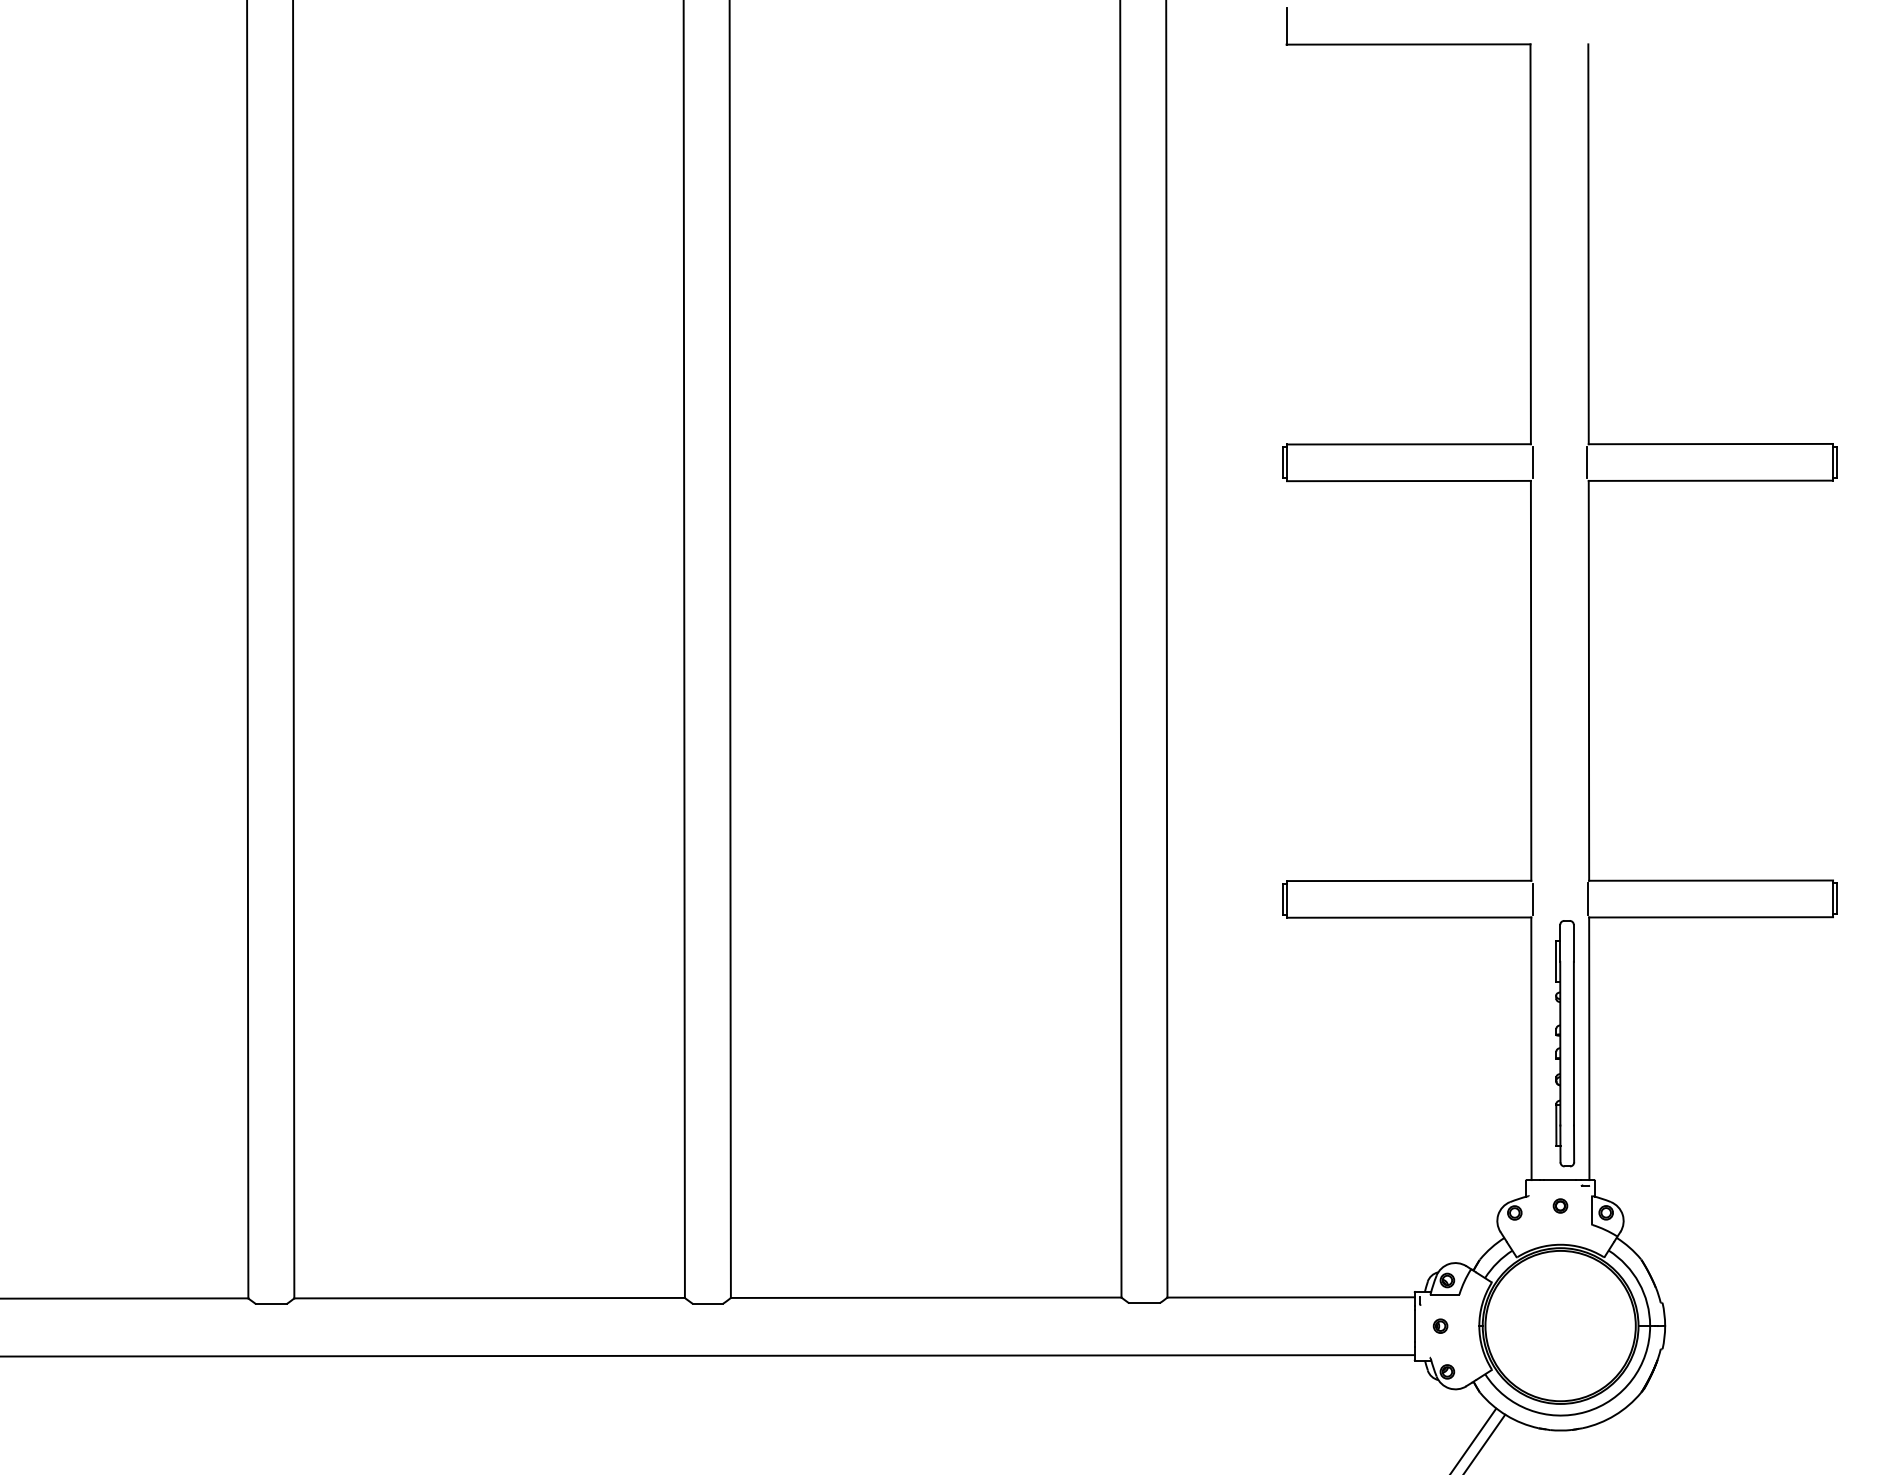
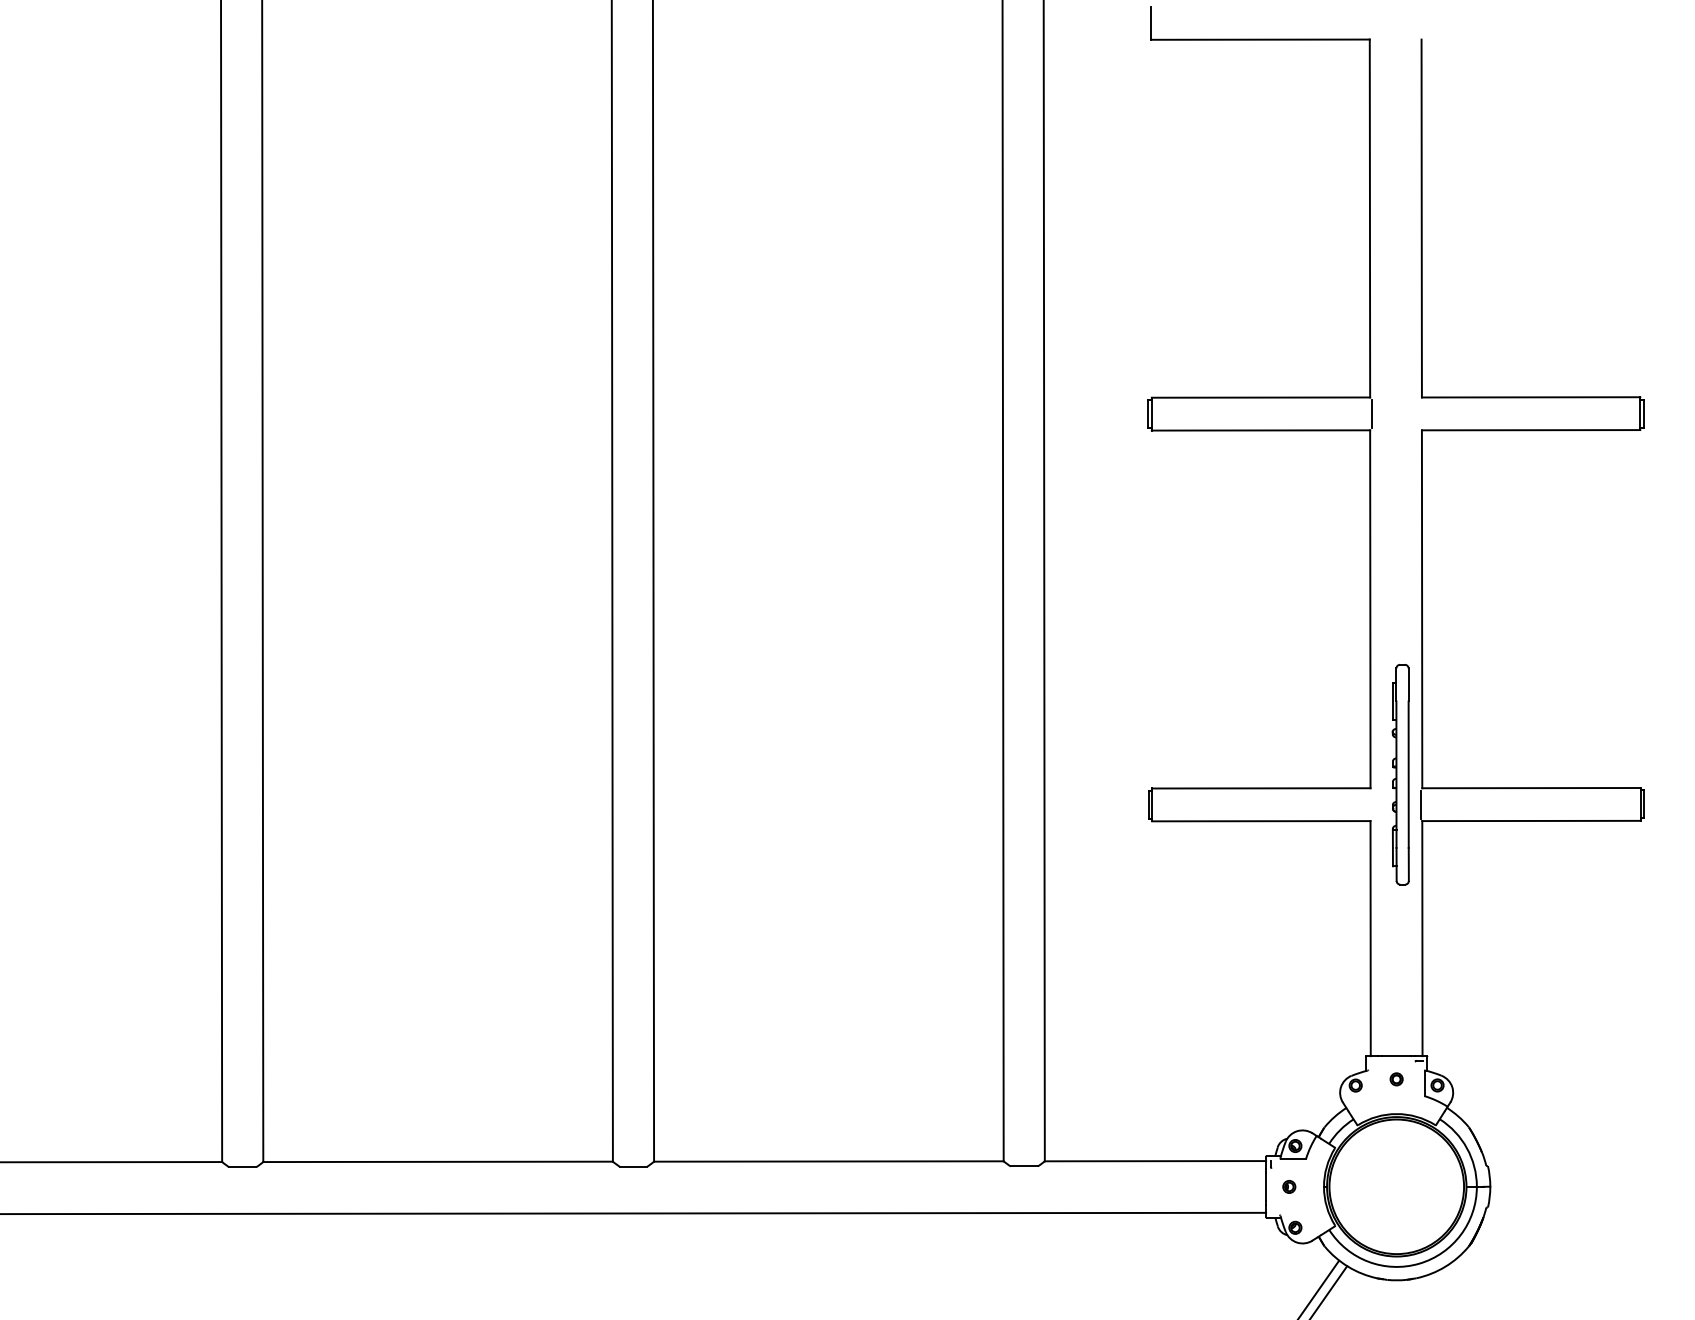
line: (1587, 462) -> (1420, 413), removed
line: (1532, 898) -> (1371, 804), removed
part: (1565, 1043) -> (1401, 774), moved

